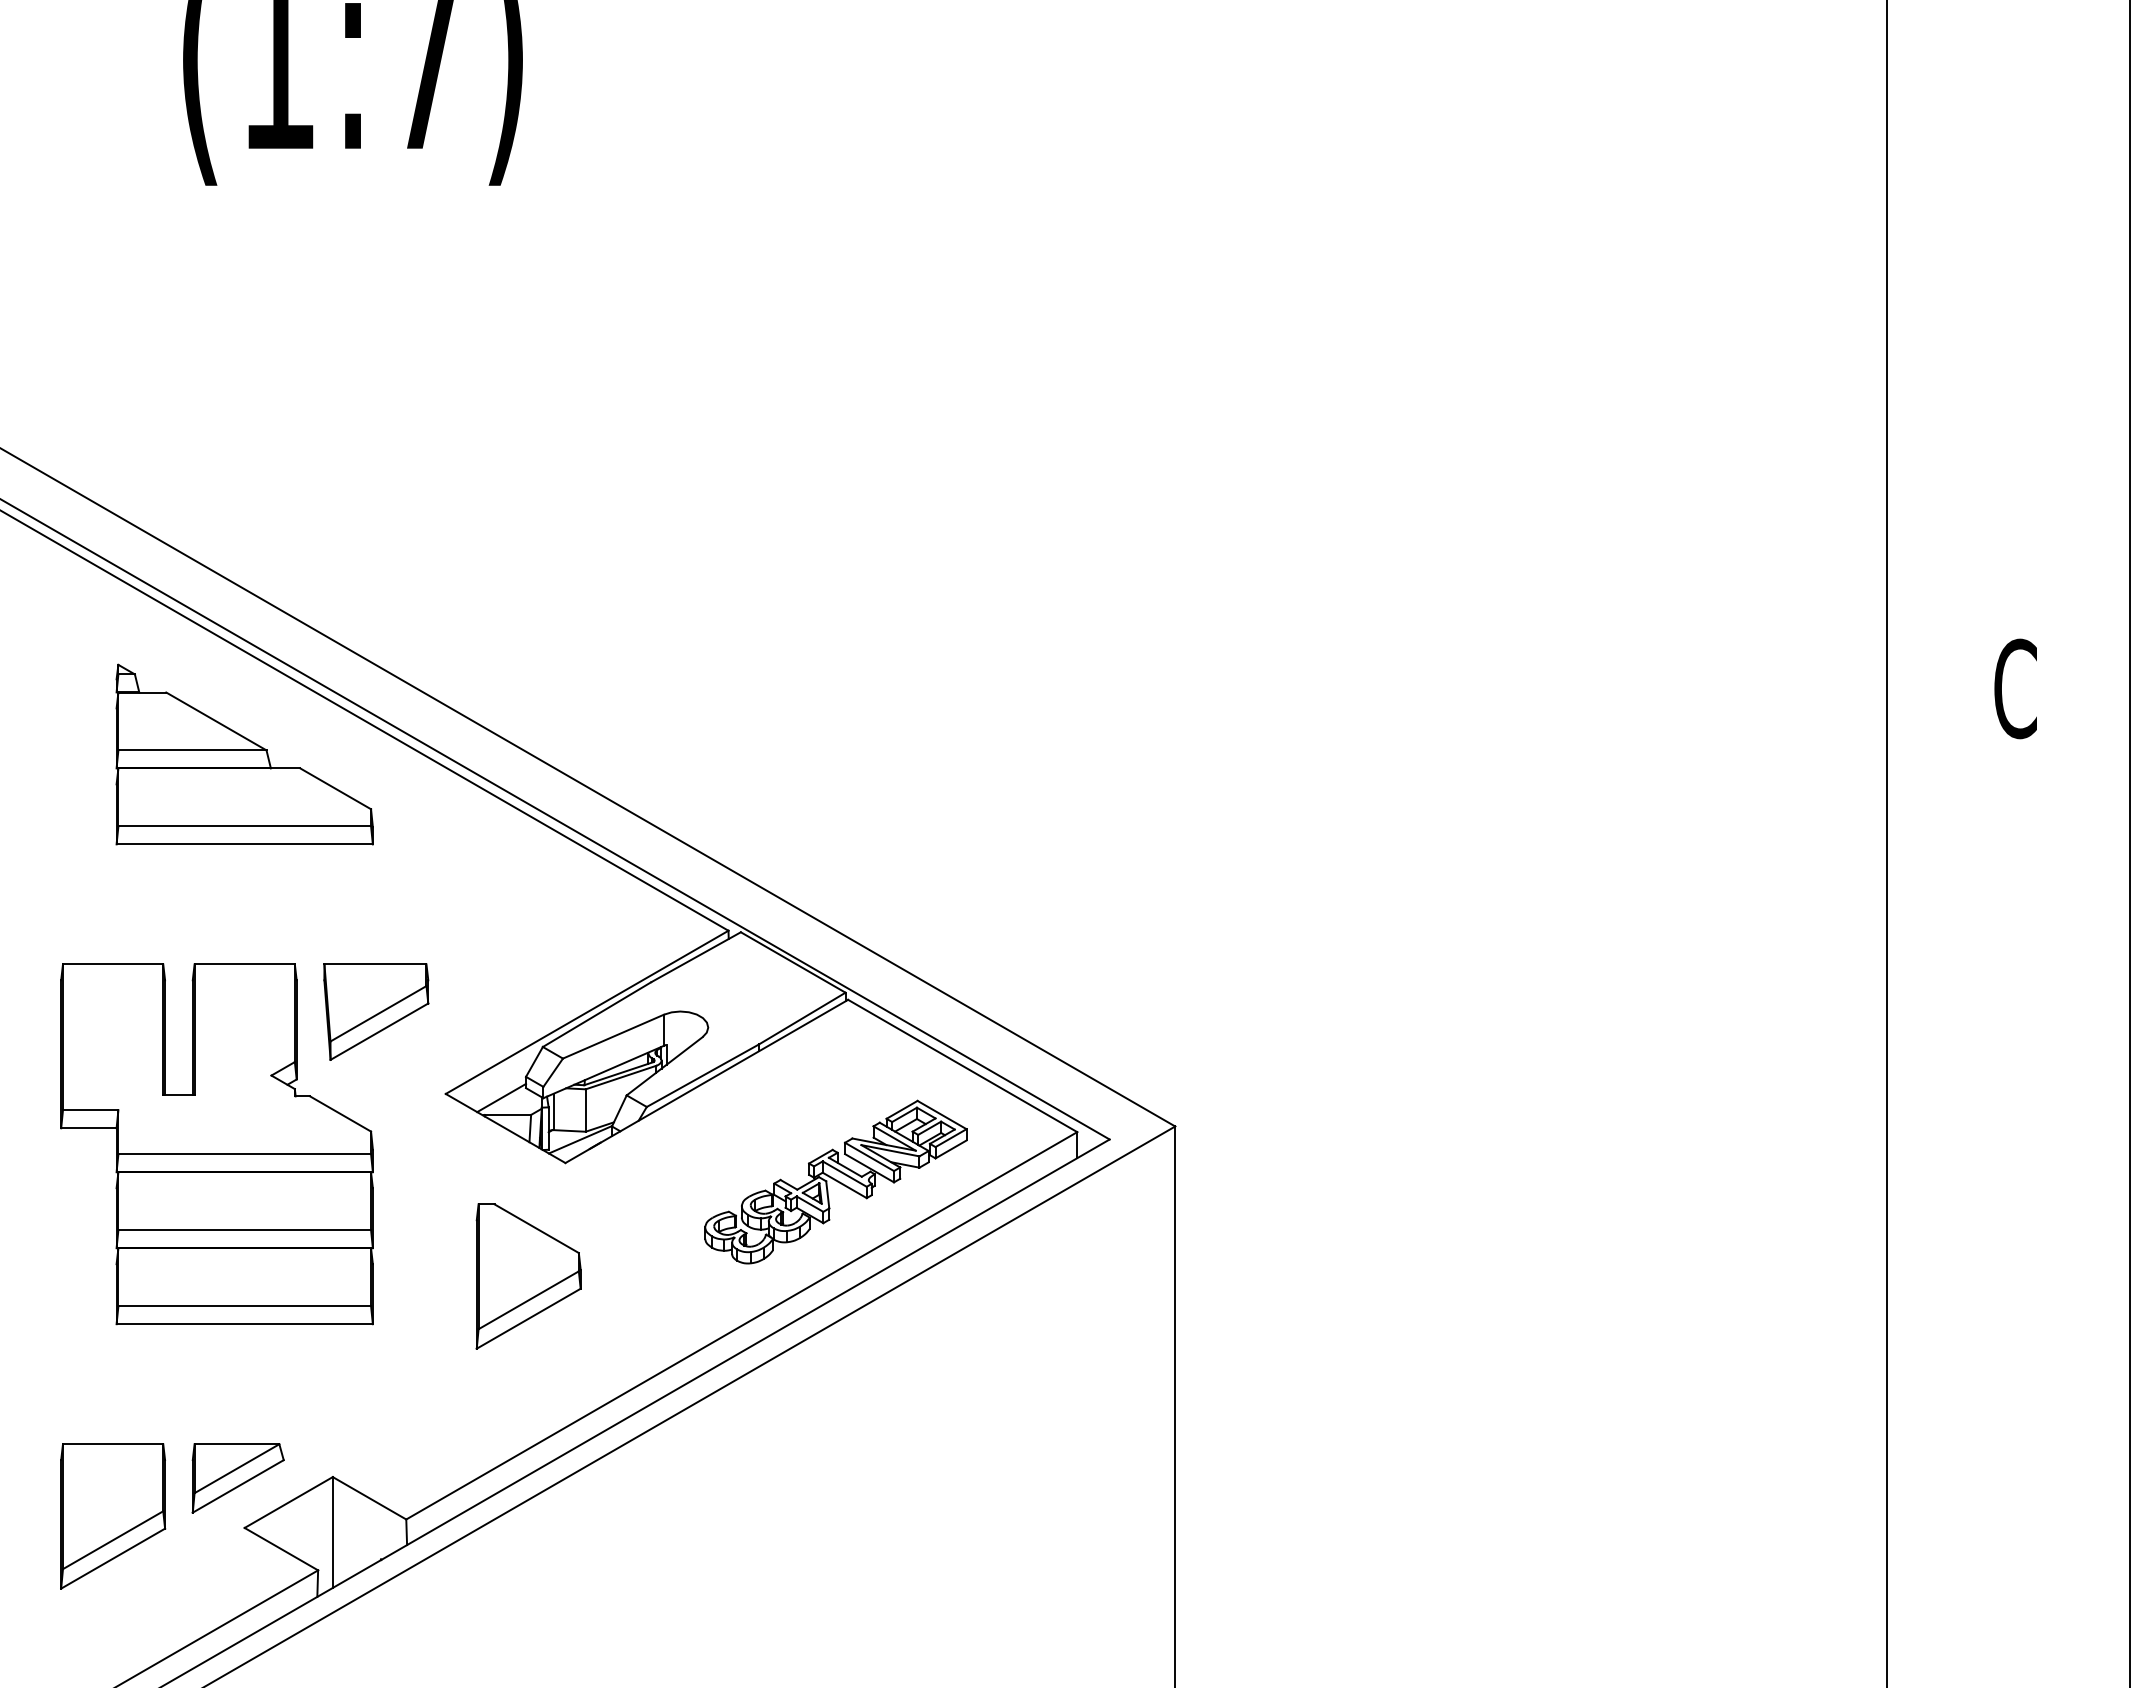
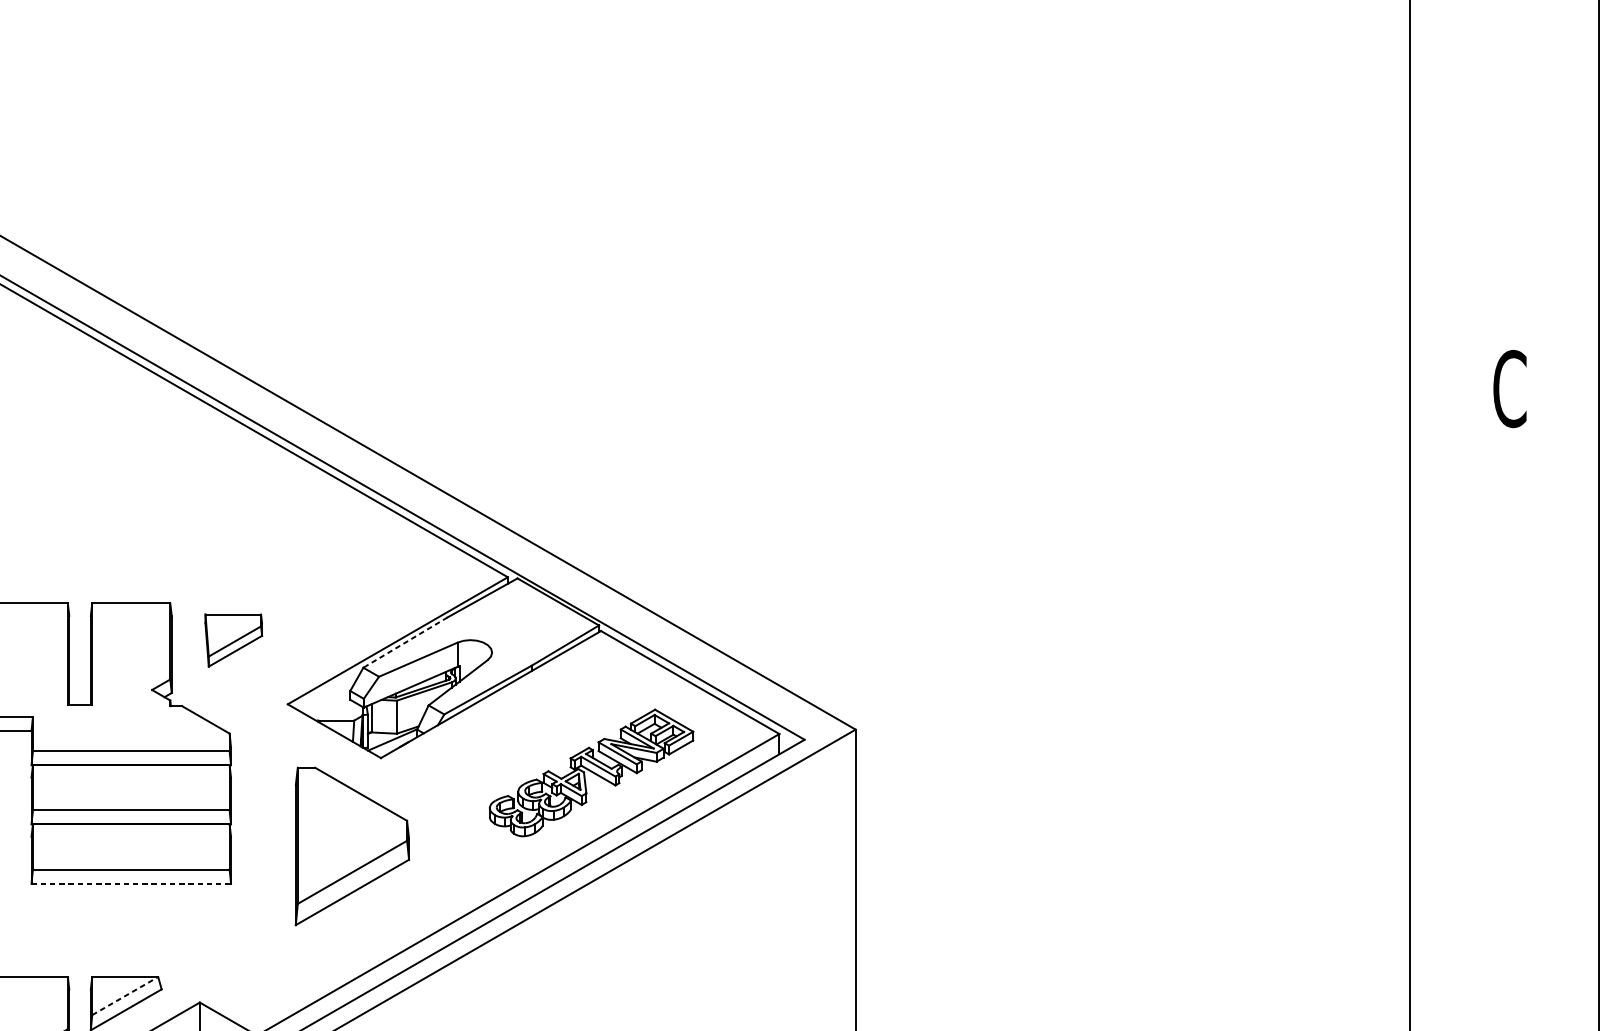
part: (244, 754) -> (131, 440), removed
part: (376, 1011) -> (233, 640), size x0.7
line: (596, 1014) -> (405, 642), solid -> dashed
line: (501, 1097) -> (331, 707), removed
part: (528, 1276) -> (352, 846), size x1.4
line: (245, 1324) -> (131, 883), solid -> dashed
line: (236, 1468) -> (124, 995), solid -> dashed

